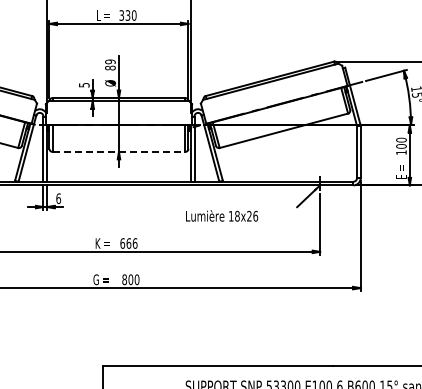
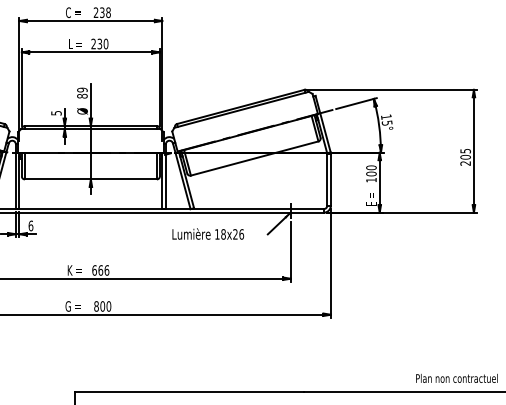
text: (121, 15) -> (93, 44), 330 -> 230
line: (119, 151) -> (91, 179), dashed -> solid
text: (222, 215) -> (208, 233), moved

